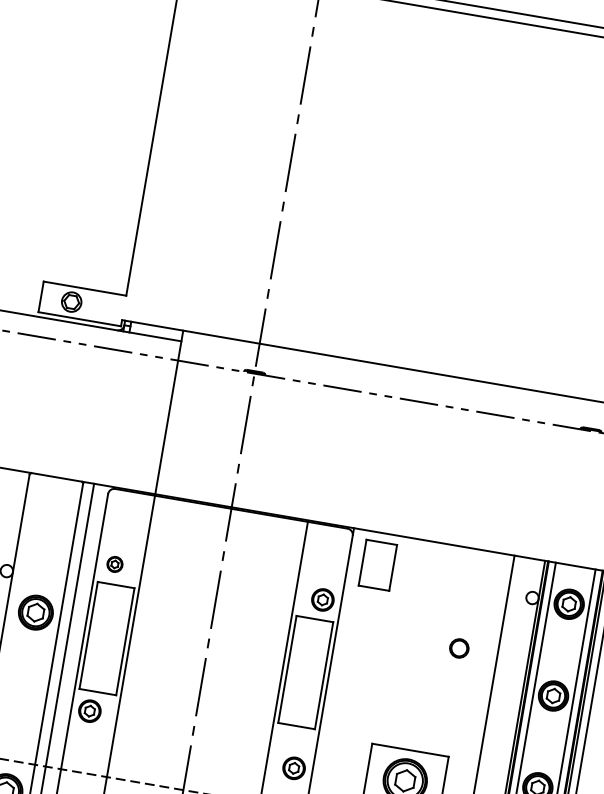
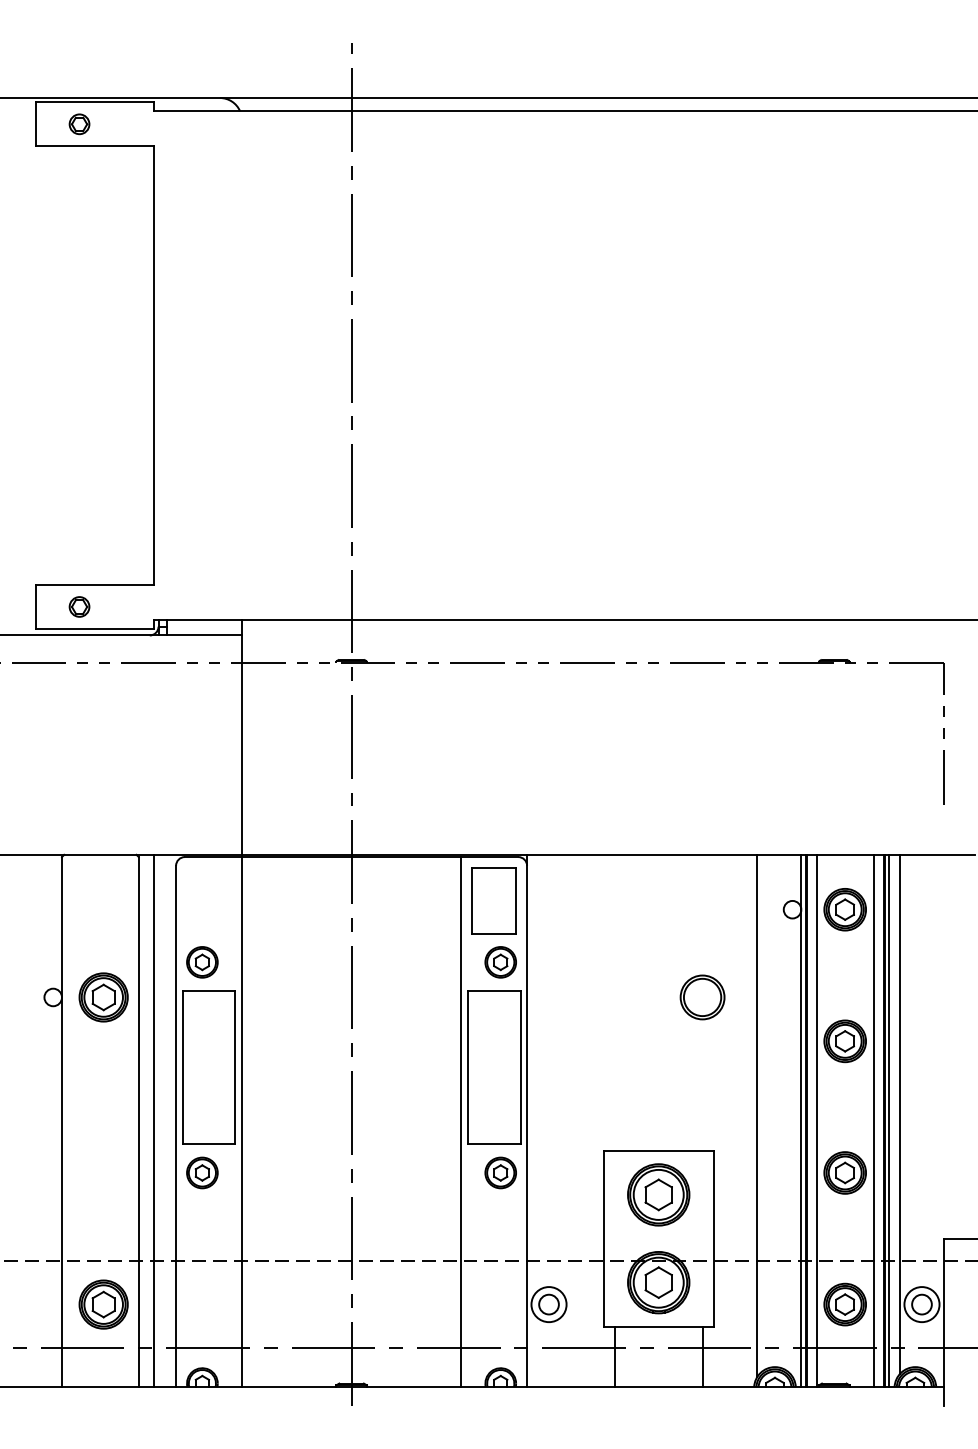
part: (71, 301) -> (79, 606), size x0.71
part: (115, 564) -> (202, 962), size x1.43
part: (377, 564) -> (493, 900), moved
part: (35, 612) -> (103, 997), moved
part: (459, 648) -> (702, 997), size x1.67
part: (293, 767) -> (500, 1172), moved

